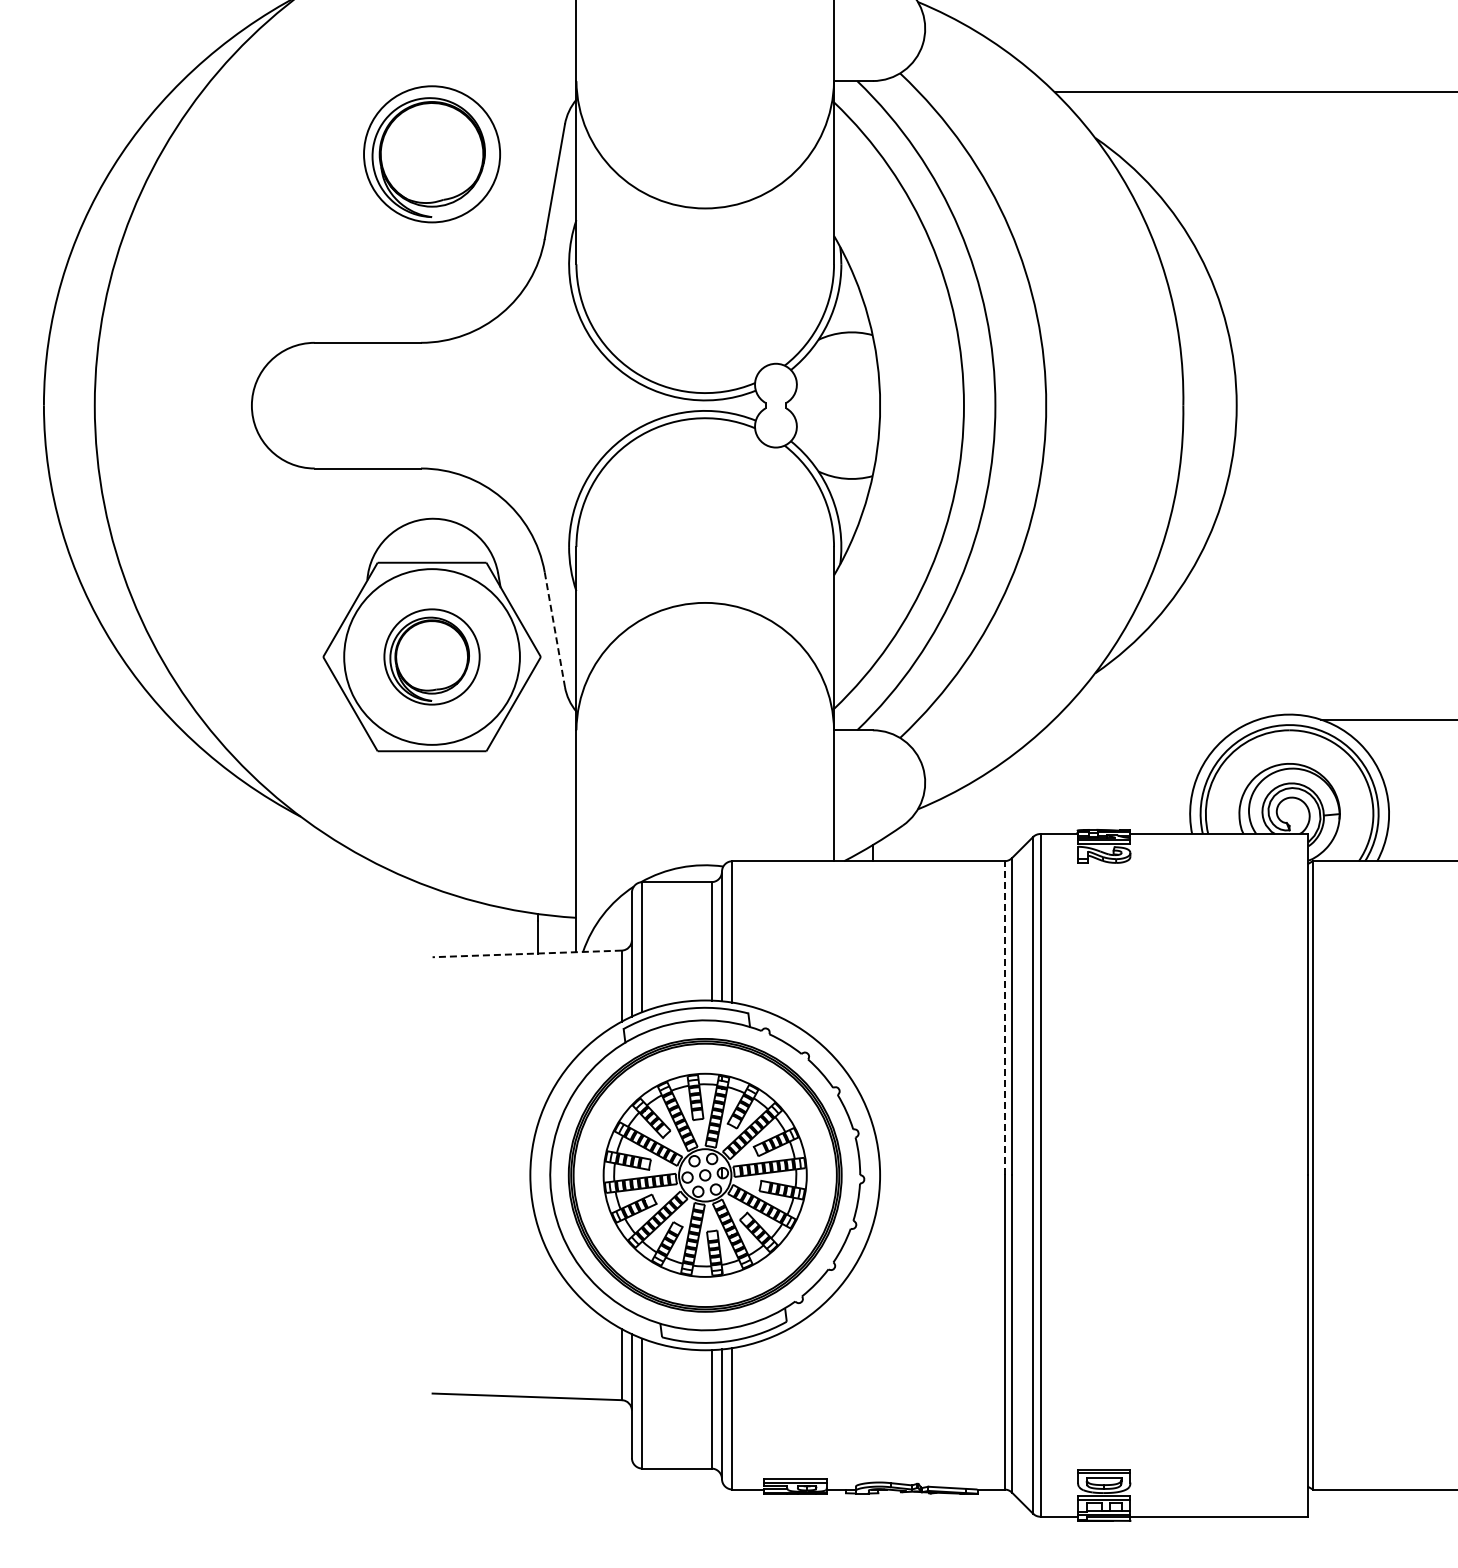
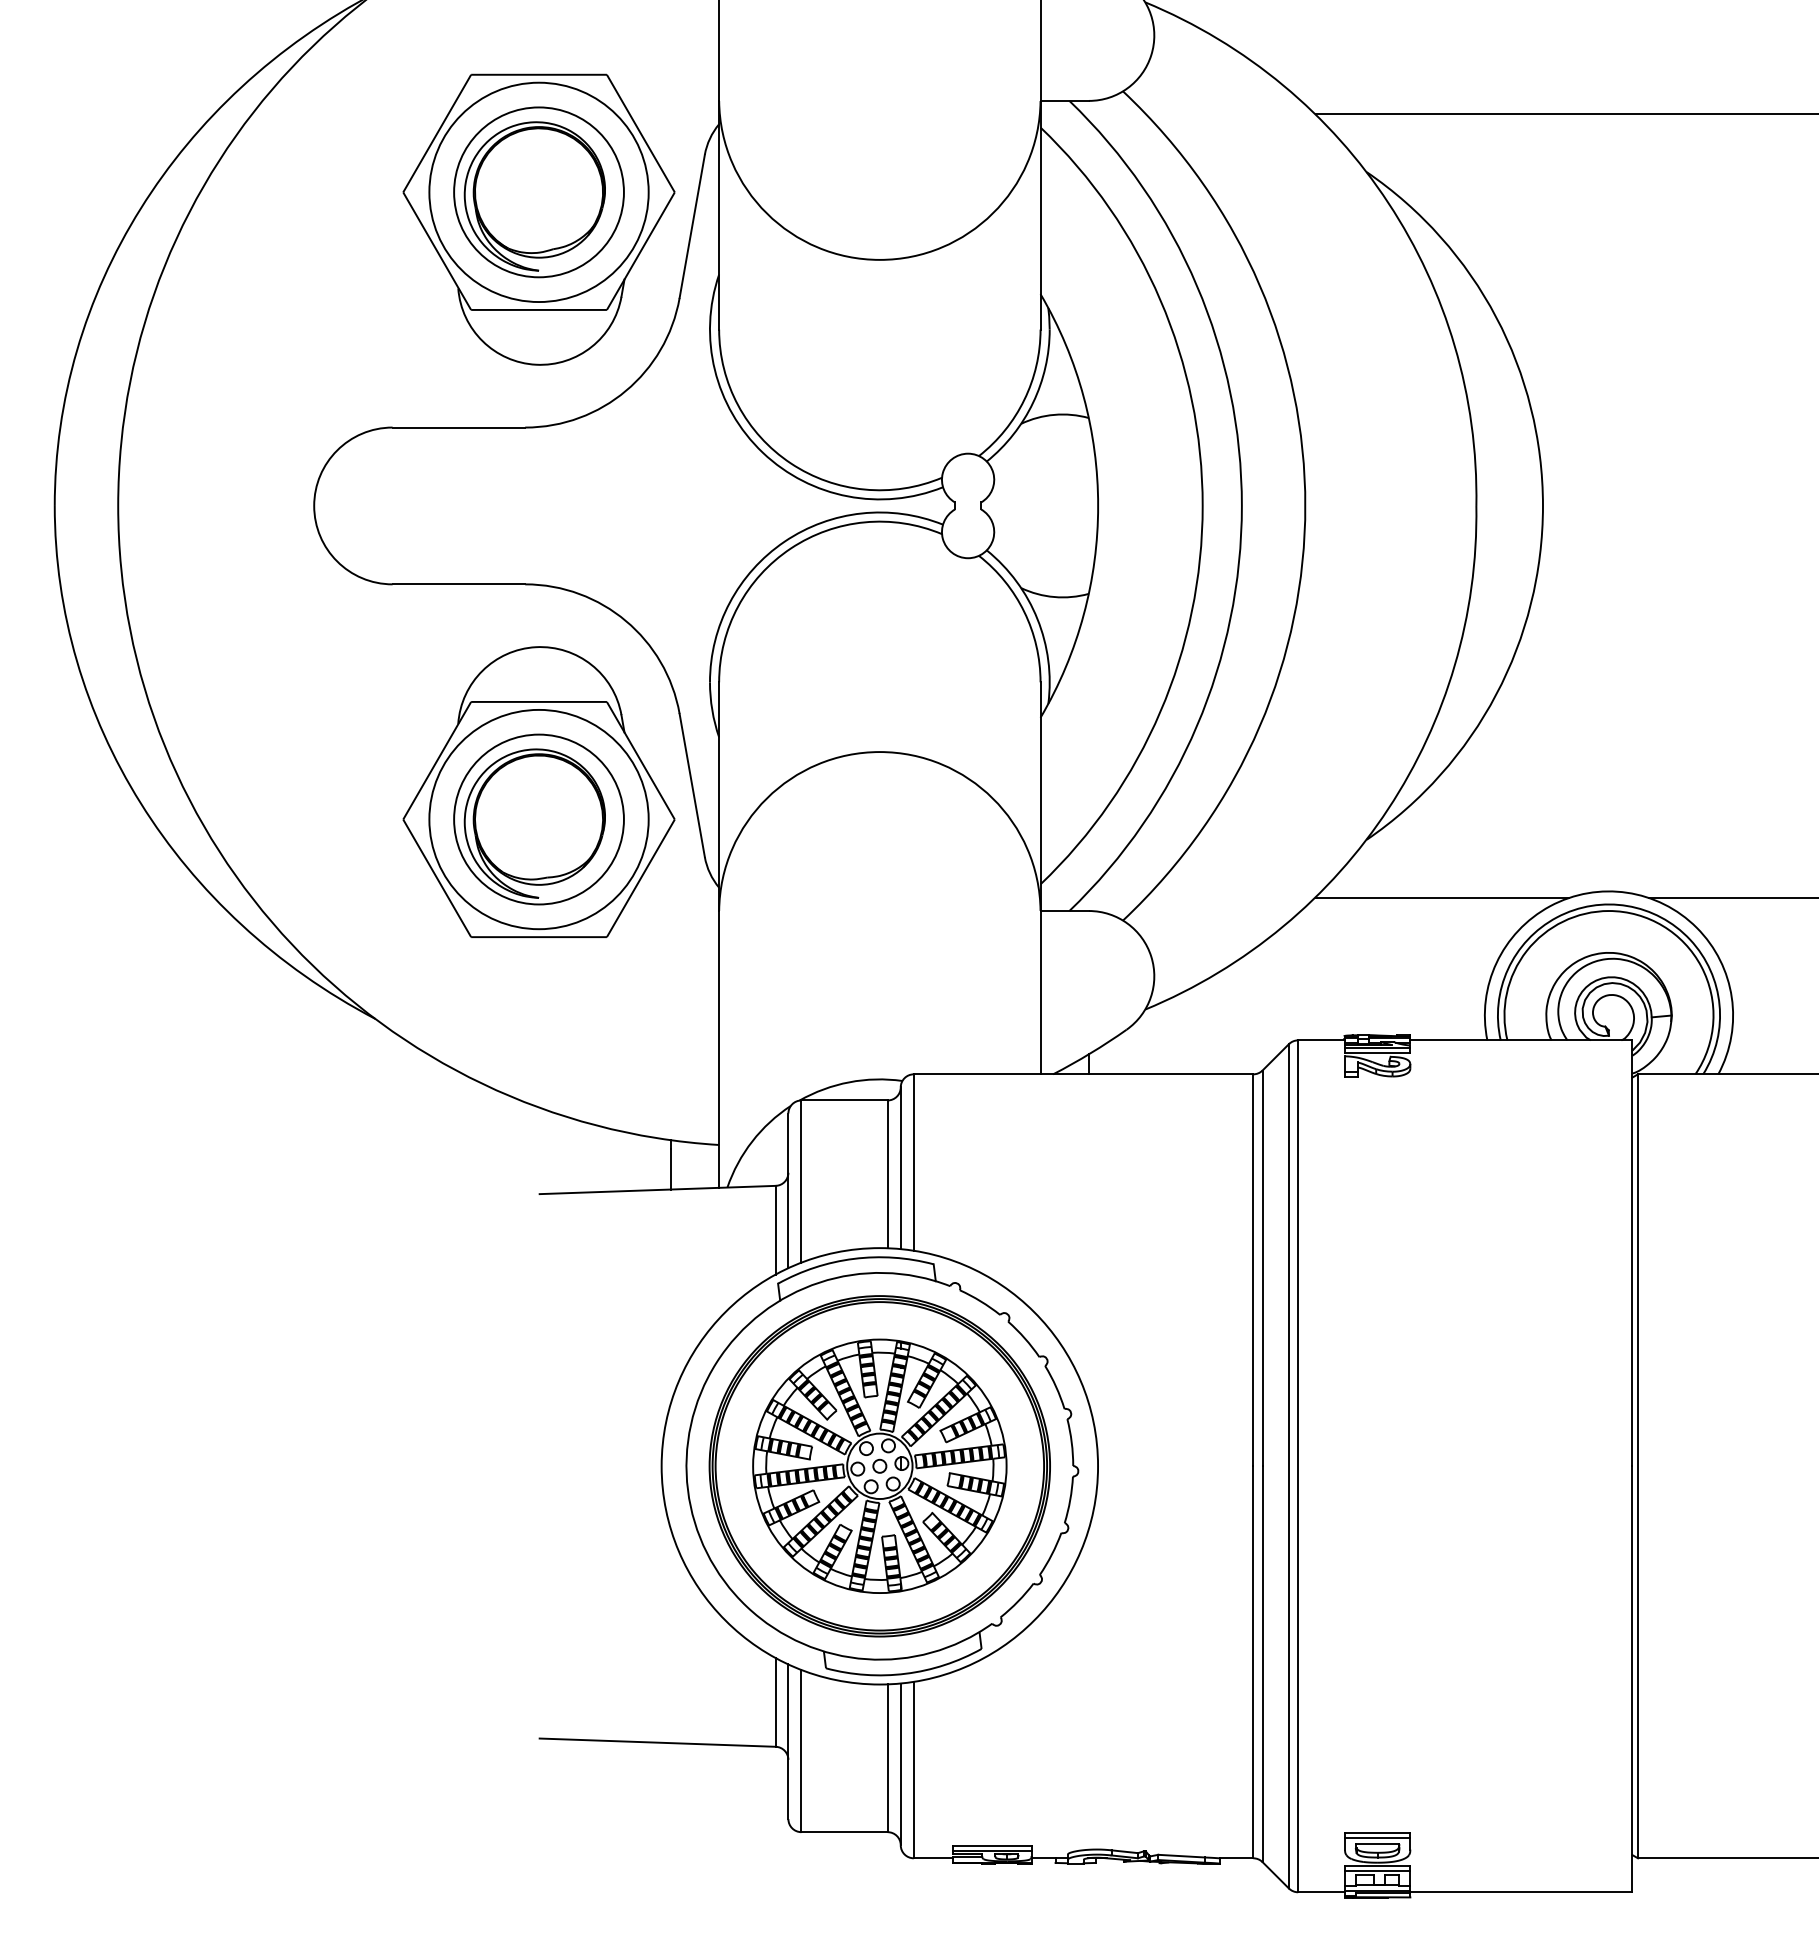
part: (431, 176) -> (538, 220), added
line: (554, 630) -> (691, 786), dashed -> solid
part: (431, 656) -> (538, 818), size x1.43
line: (1156, 719) -> (1442, 897), added
line: (527, 953) -> (658, 1189), dashed -> solid
line: (1004, 1017) -> (1253, 1269), dashed -> solid

